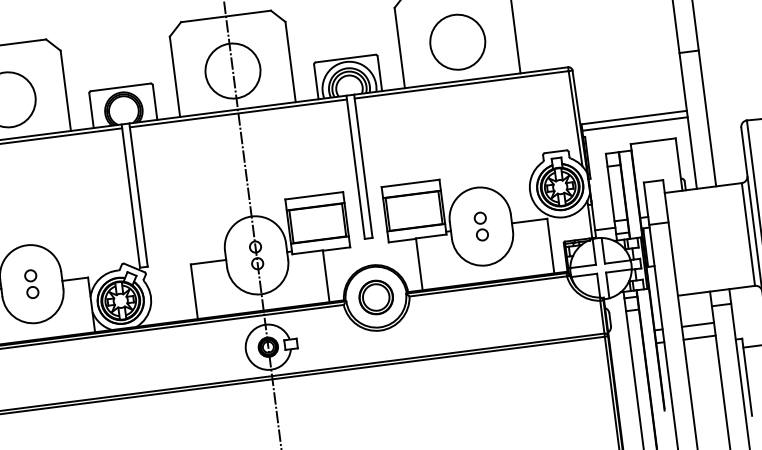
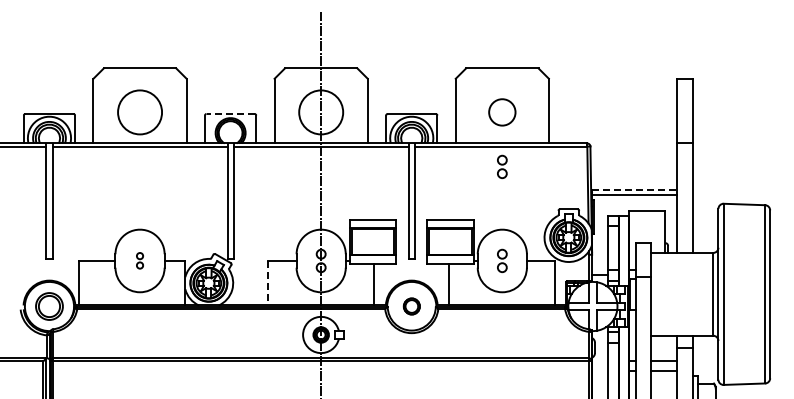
circle: (457, 42) -> (502, 112), size x0.6
line: (120, 86) -> (230, 113), solid -> dashed
part: (466, 109) -> (502, 166), added
line: (635, 117) -> (635, 190), solid -> dashed
part: (31, 283) -> (139, 260), size x0.7
line: (194, 291) -> (268, 283), solid -> dashed
part: (375, 297) -> (411, 306), size x0.6

